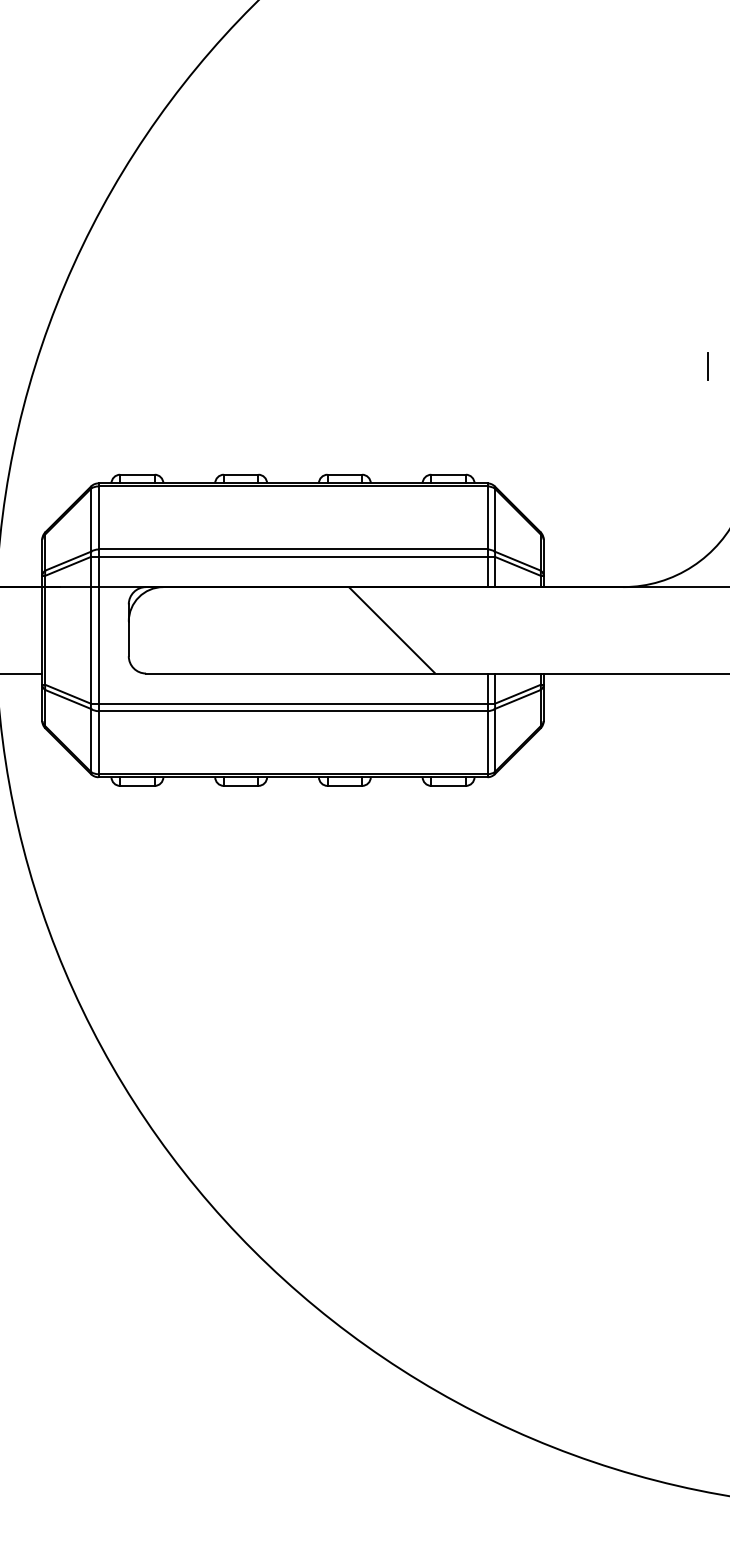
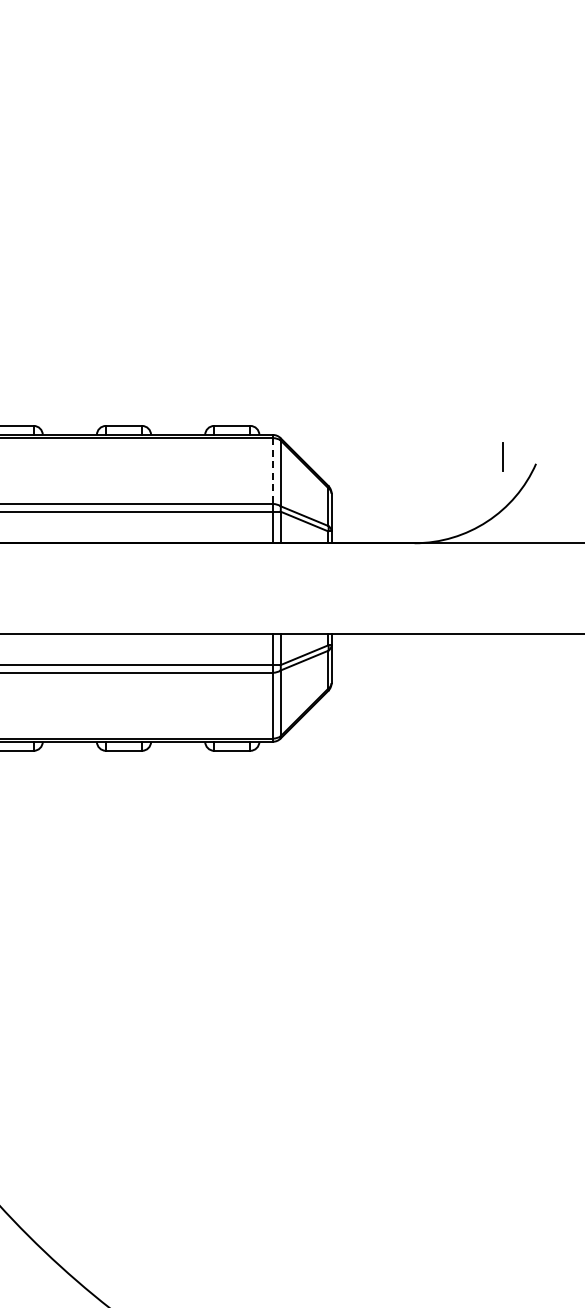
line: (707, 366) -> (502, 457), moved
line: (487, 517) -> (272, 470), solid -> dashed
hatch: (391, 630) -> (172, 588), removed

